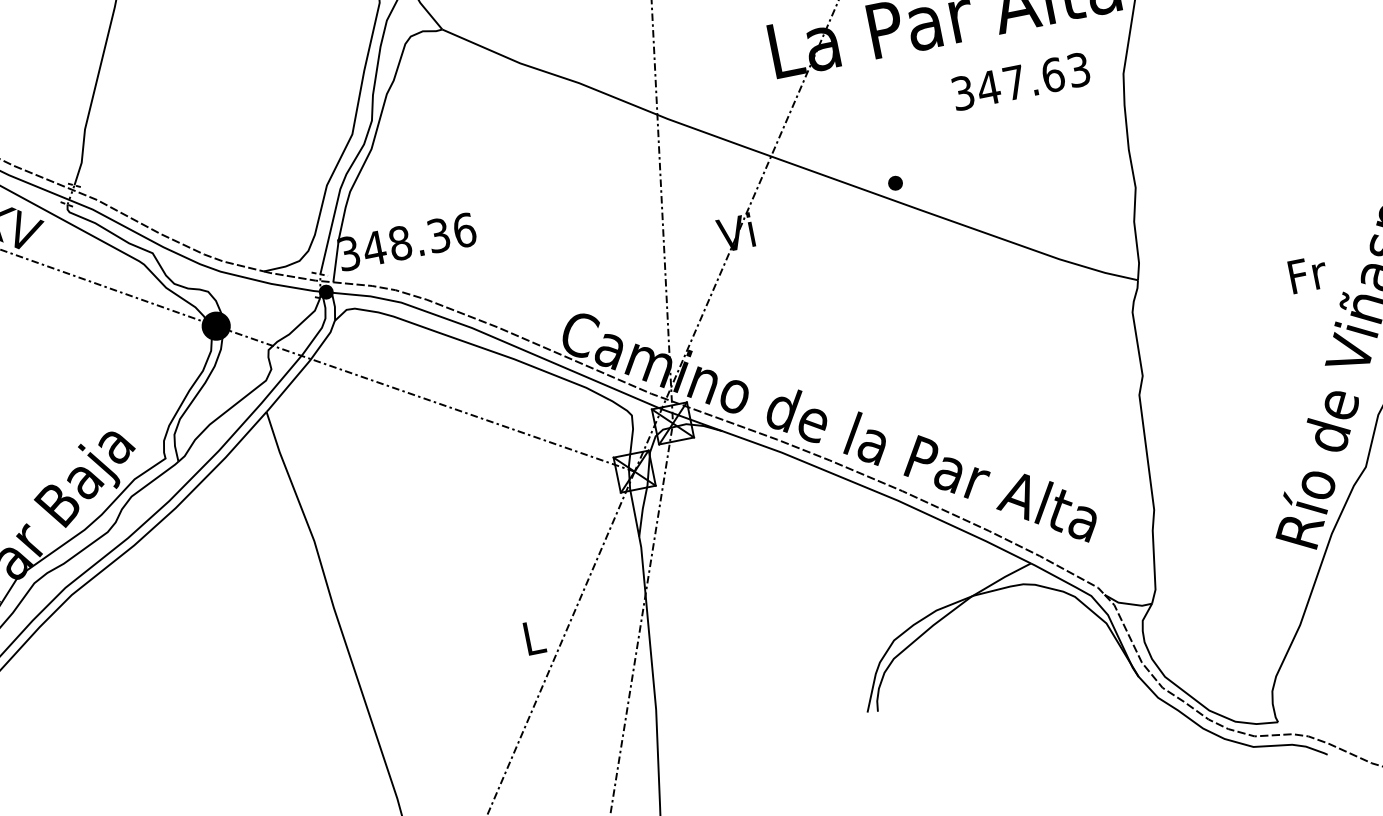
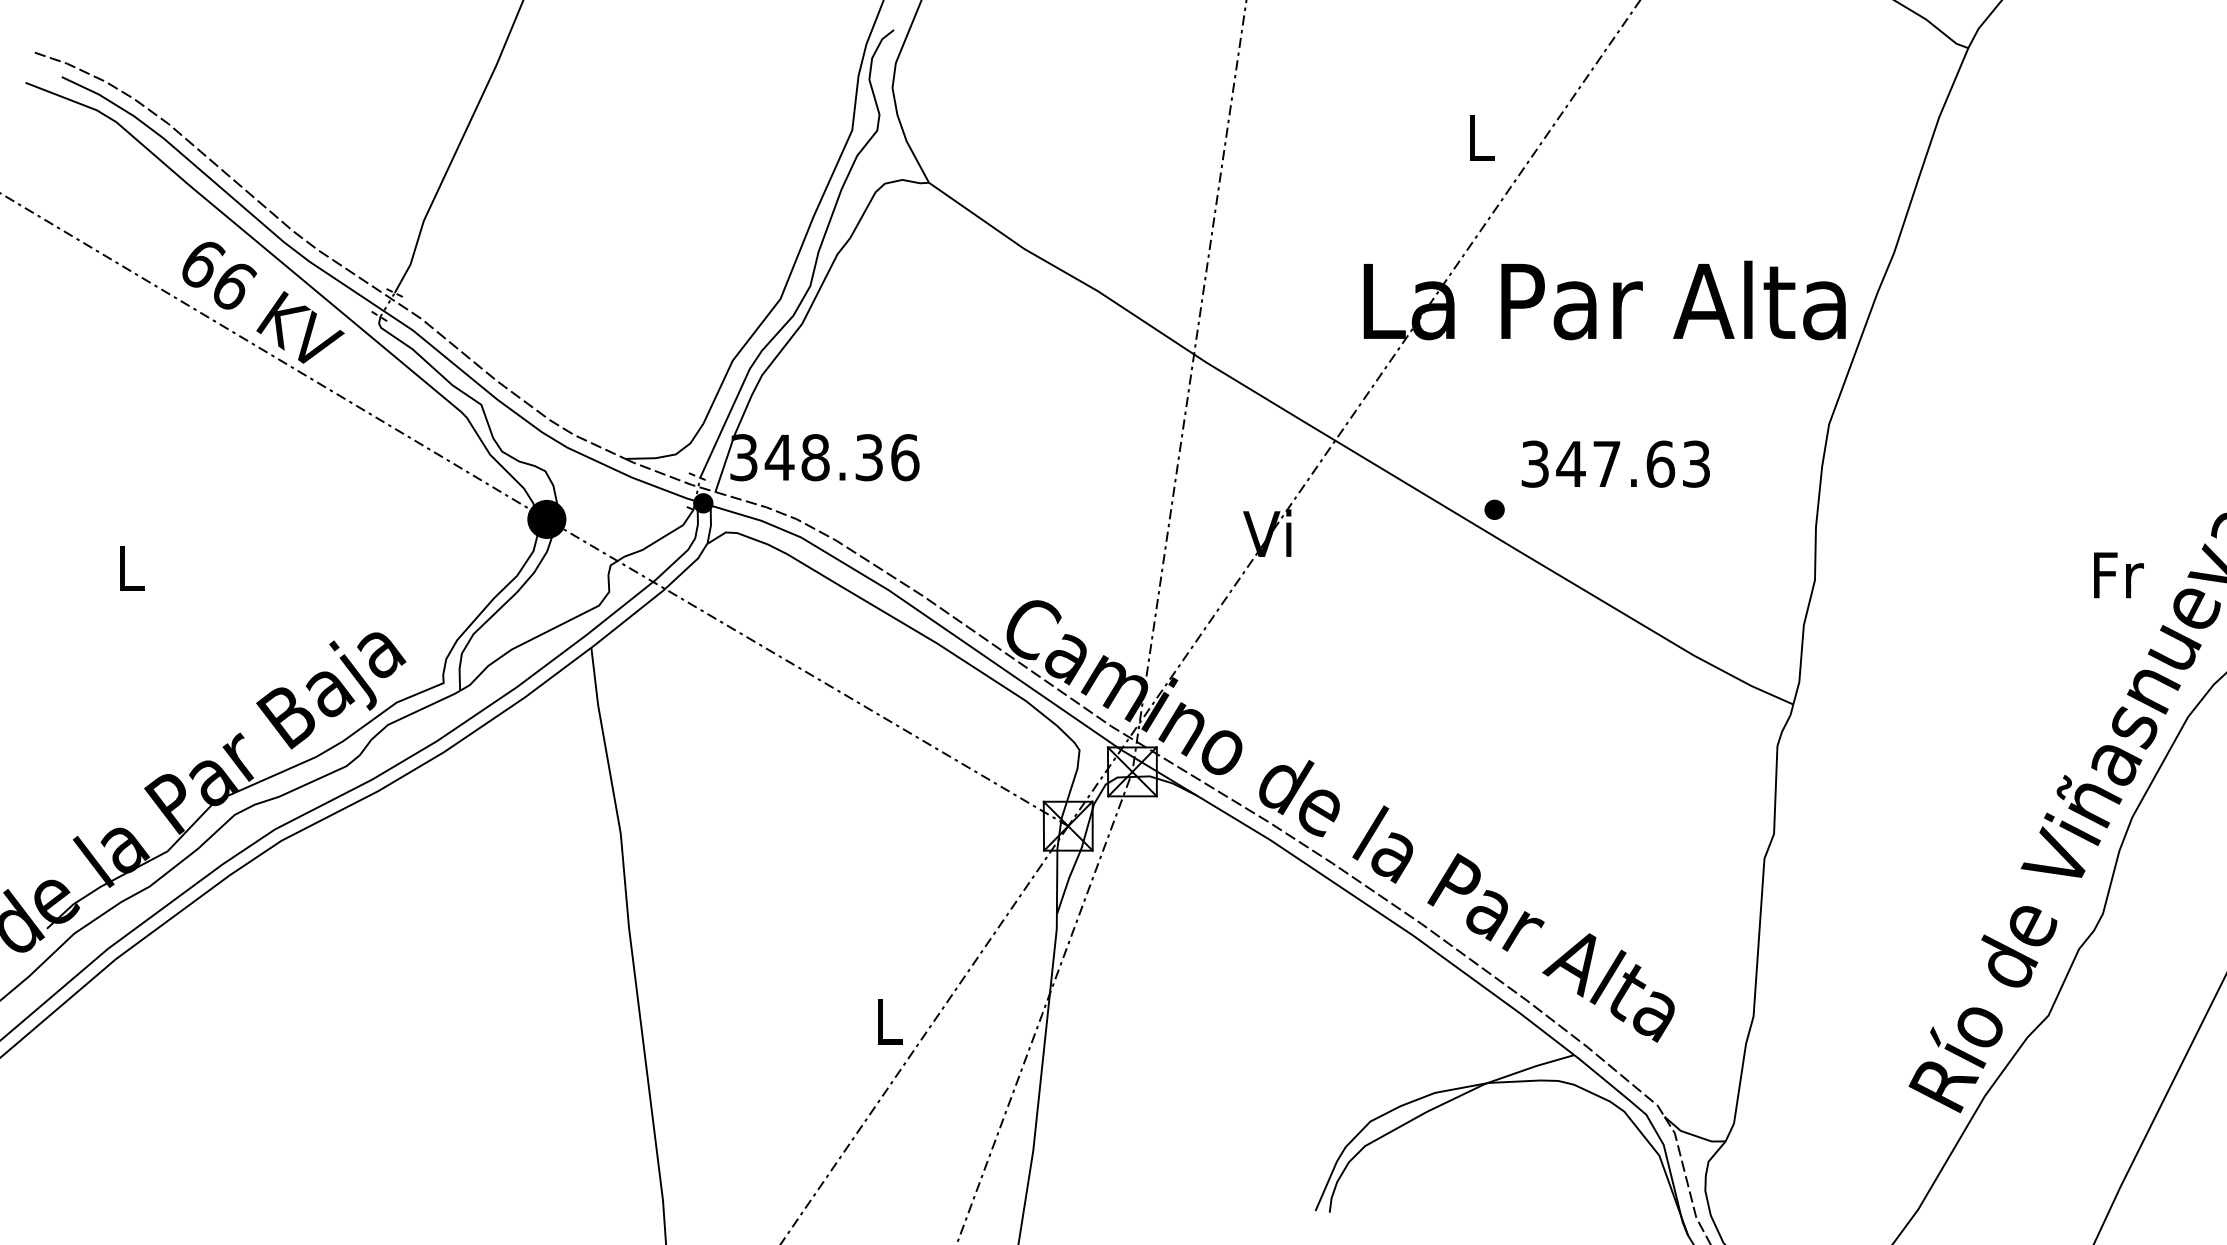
text: (1020, 81) -> (1615, 463), moved
text: (1308, 274) -> (2118, 575), moved

